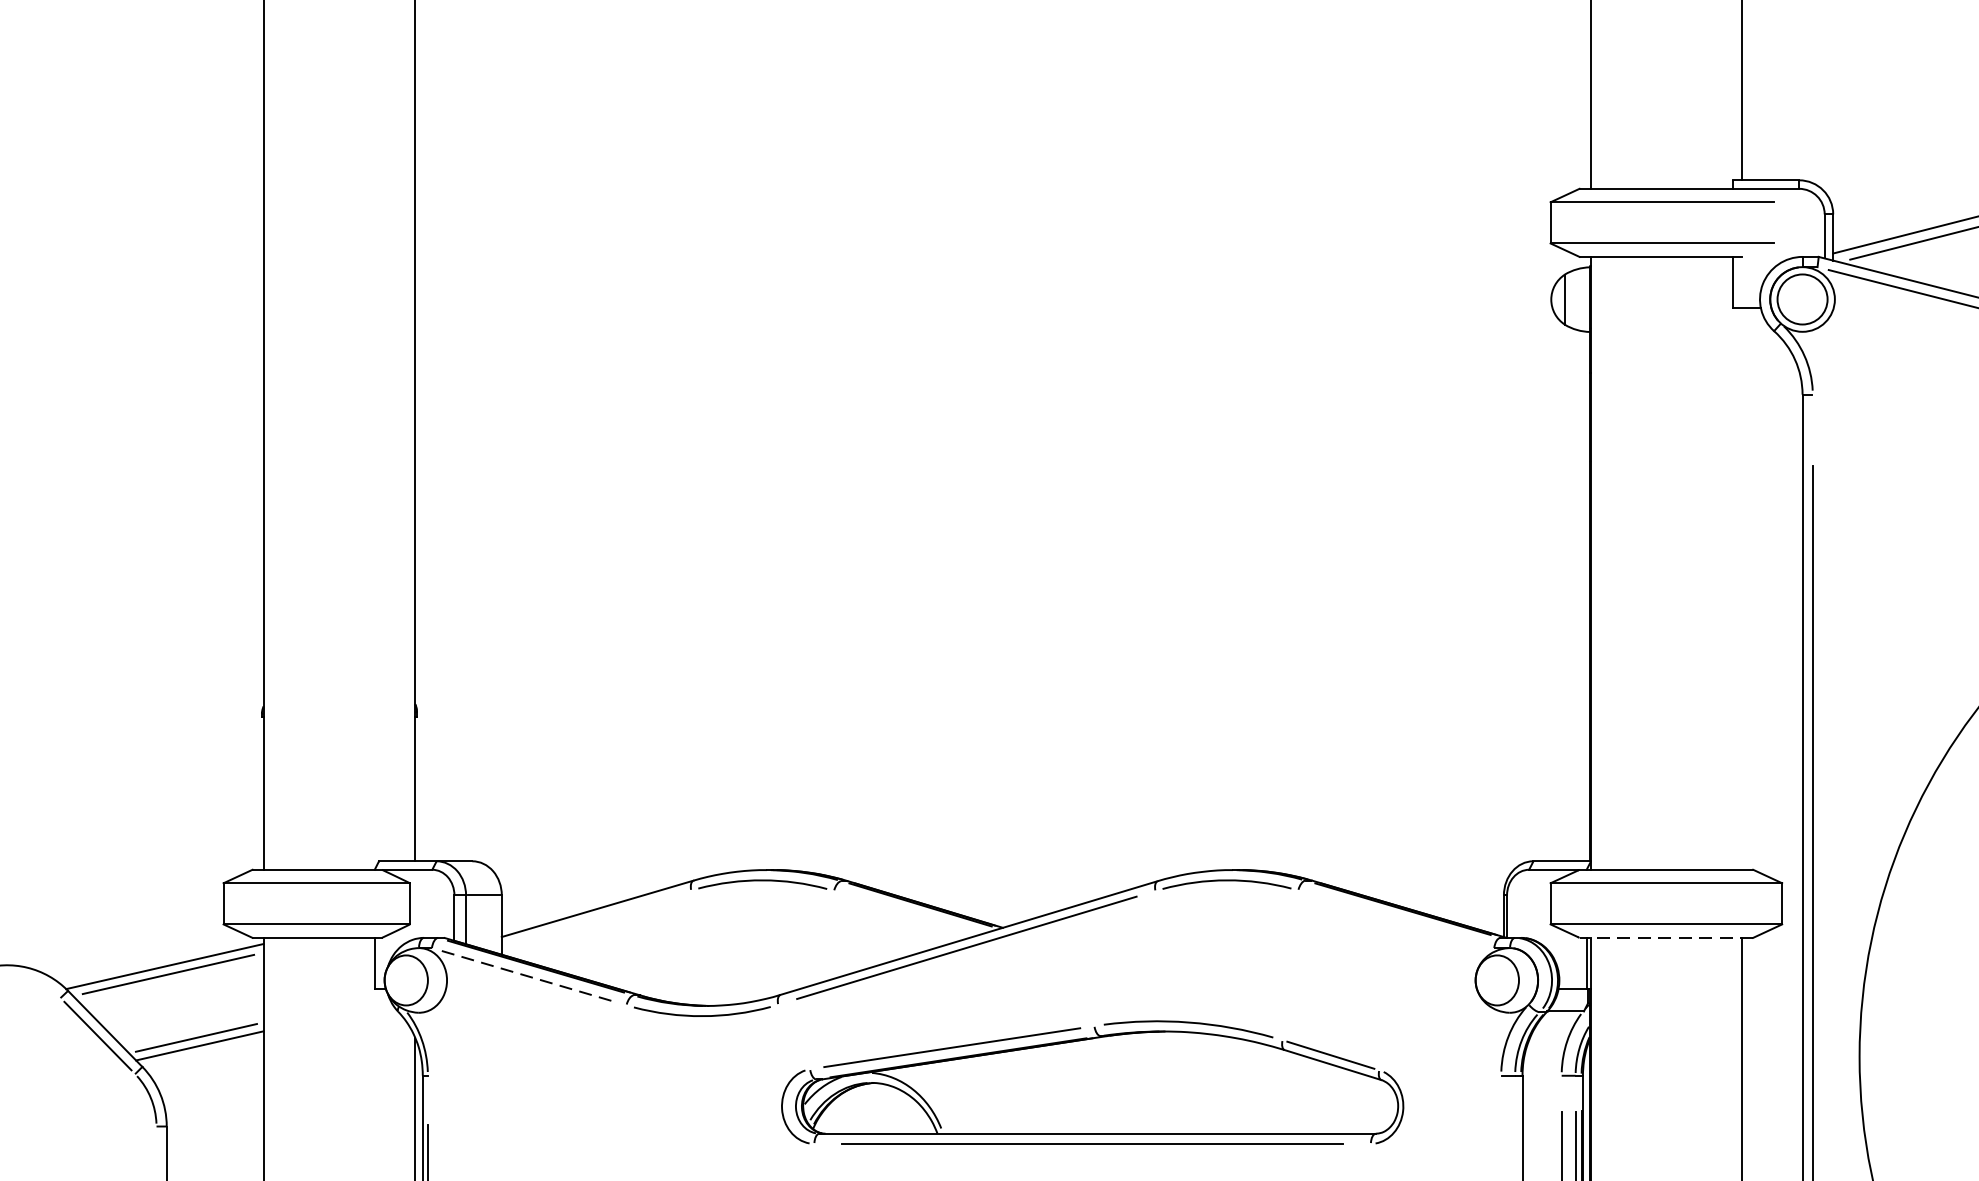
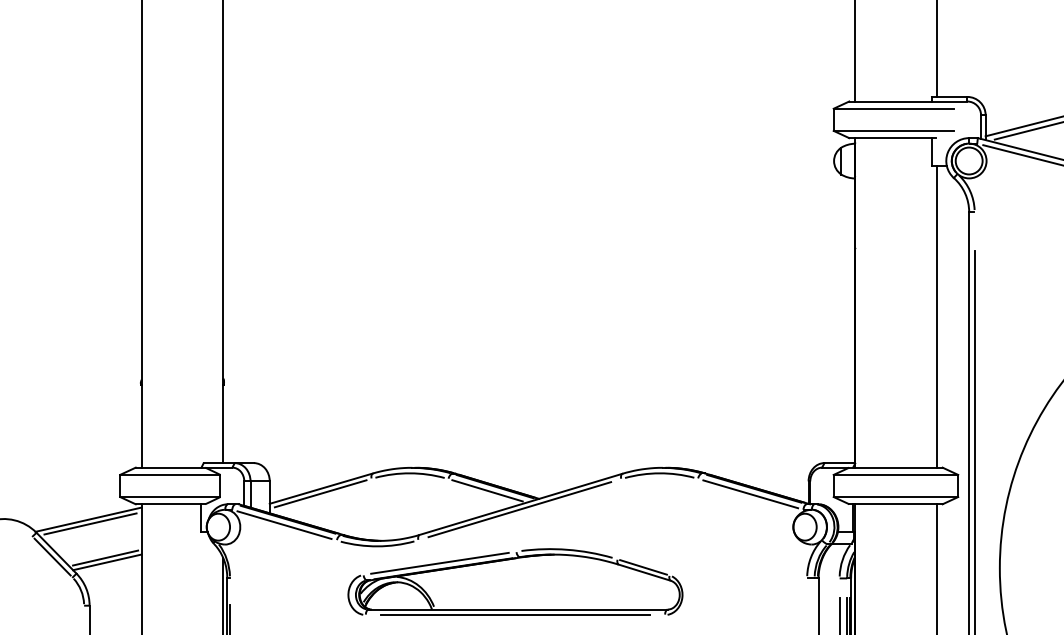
line: (1741, 588) -> (936, 316), added
line: (906, 912) -> (487, 490), added
line: (596, 917) -> (320, 493), added
line: (1395, 919) -> (750, 494), added
line: (1665, 938) -> (895, 504), dashed -> solid
line: (529, 977) -> (284, 525), dashed -> solid
part: (1092, 1081) -> (515, 581), moved

